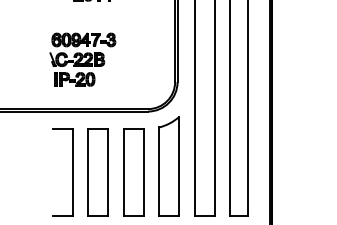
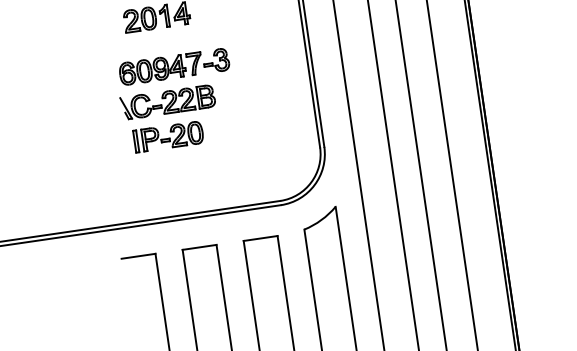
part: (82, 59) -> (176, 100), moved

